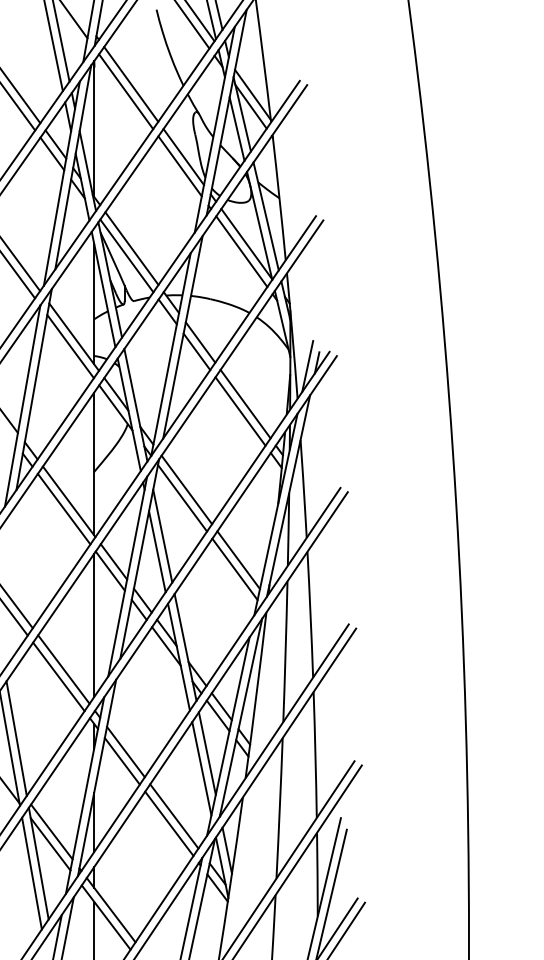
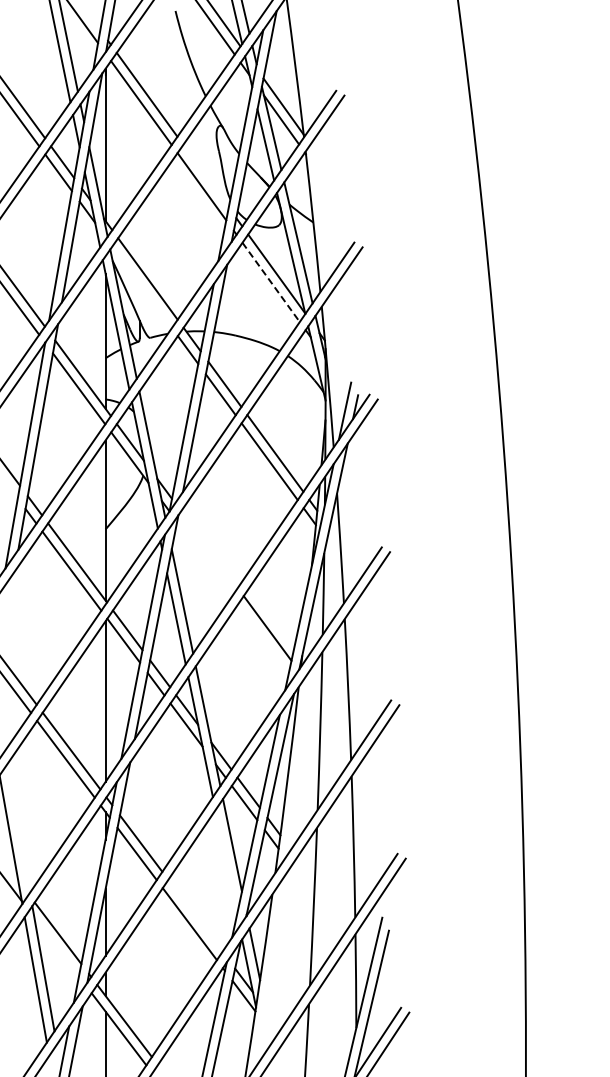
line: (183, 156) -> (205, 175), removed
line: (242, 251) -> (271, 282), solid -> dashed
line: (127, 255) -> (142, 286), removed
line: (186, 489) -> (209, 549), removed
line: (182, 497) -> (204, 558), removed
line: (234, 569) -> (263, 638), removed
line: (16, 738) -> (18, 828), removed
line: (202, 768) -> (226, 862), removed
line: (174, 816) -> (195, 915), removed
line: (50, 843) -> (56, 946), removed

